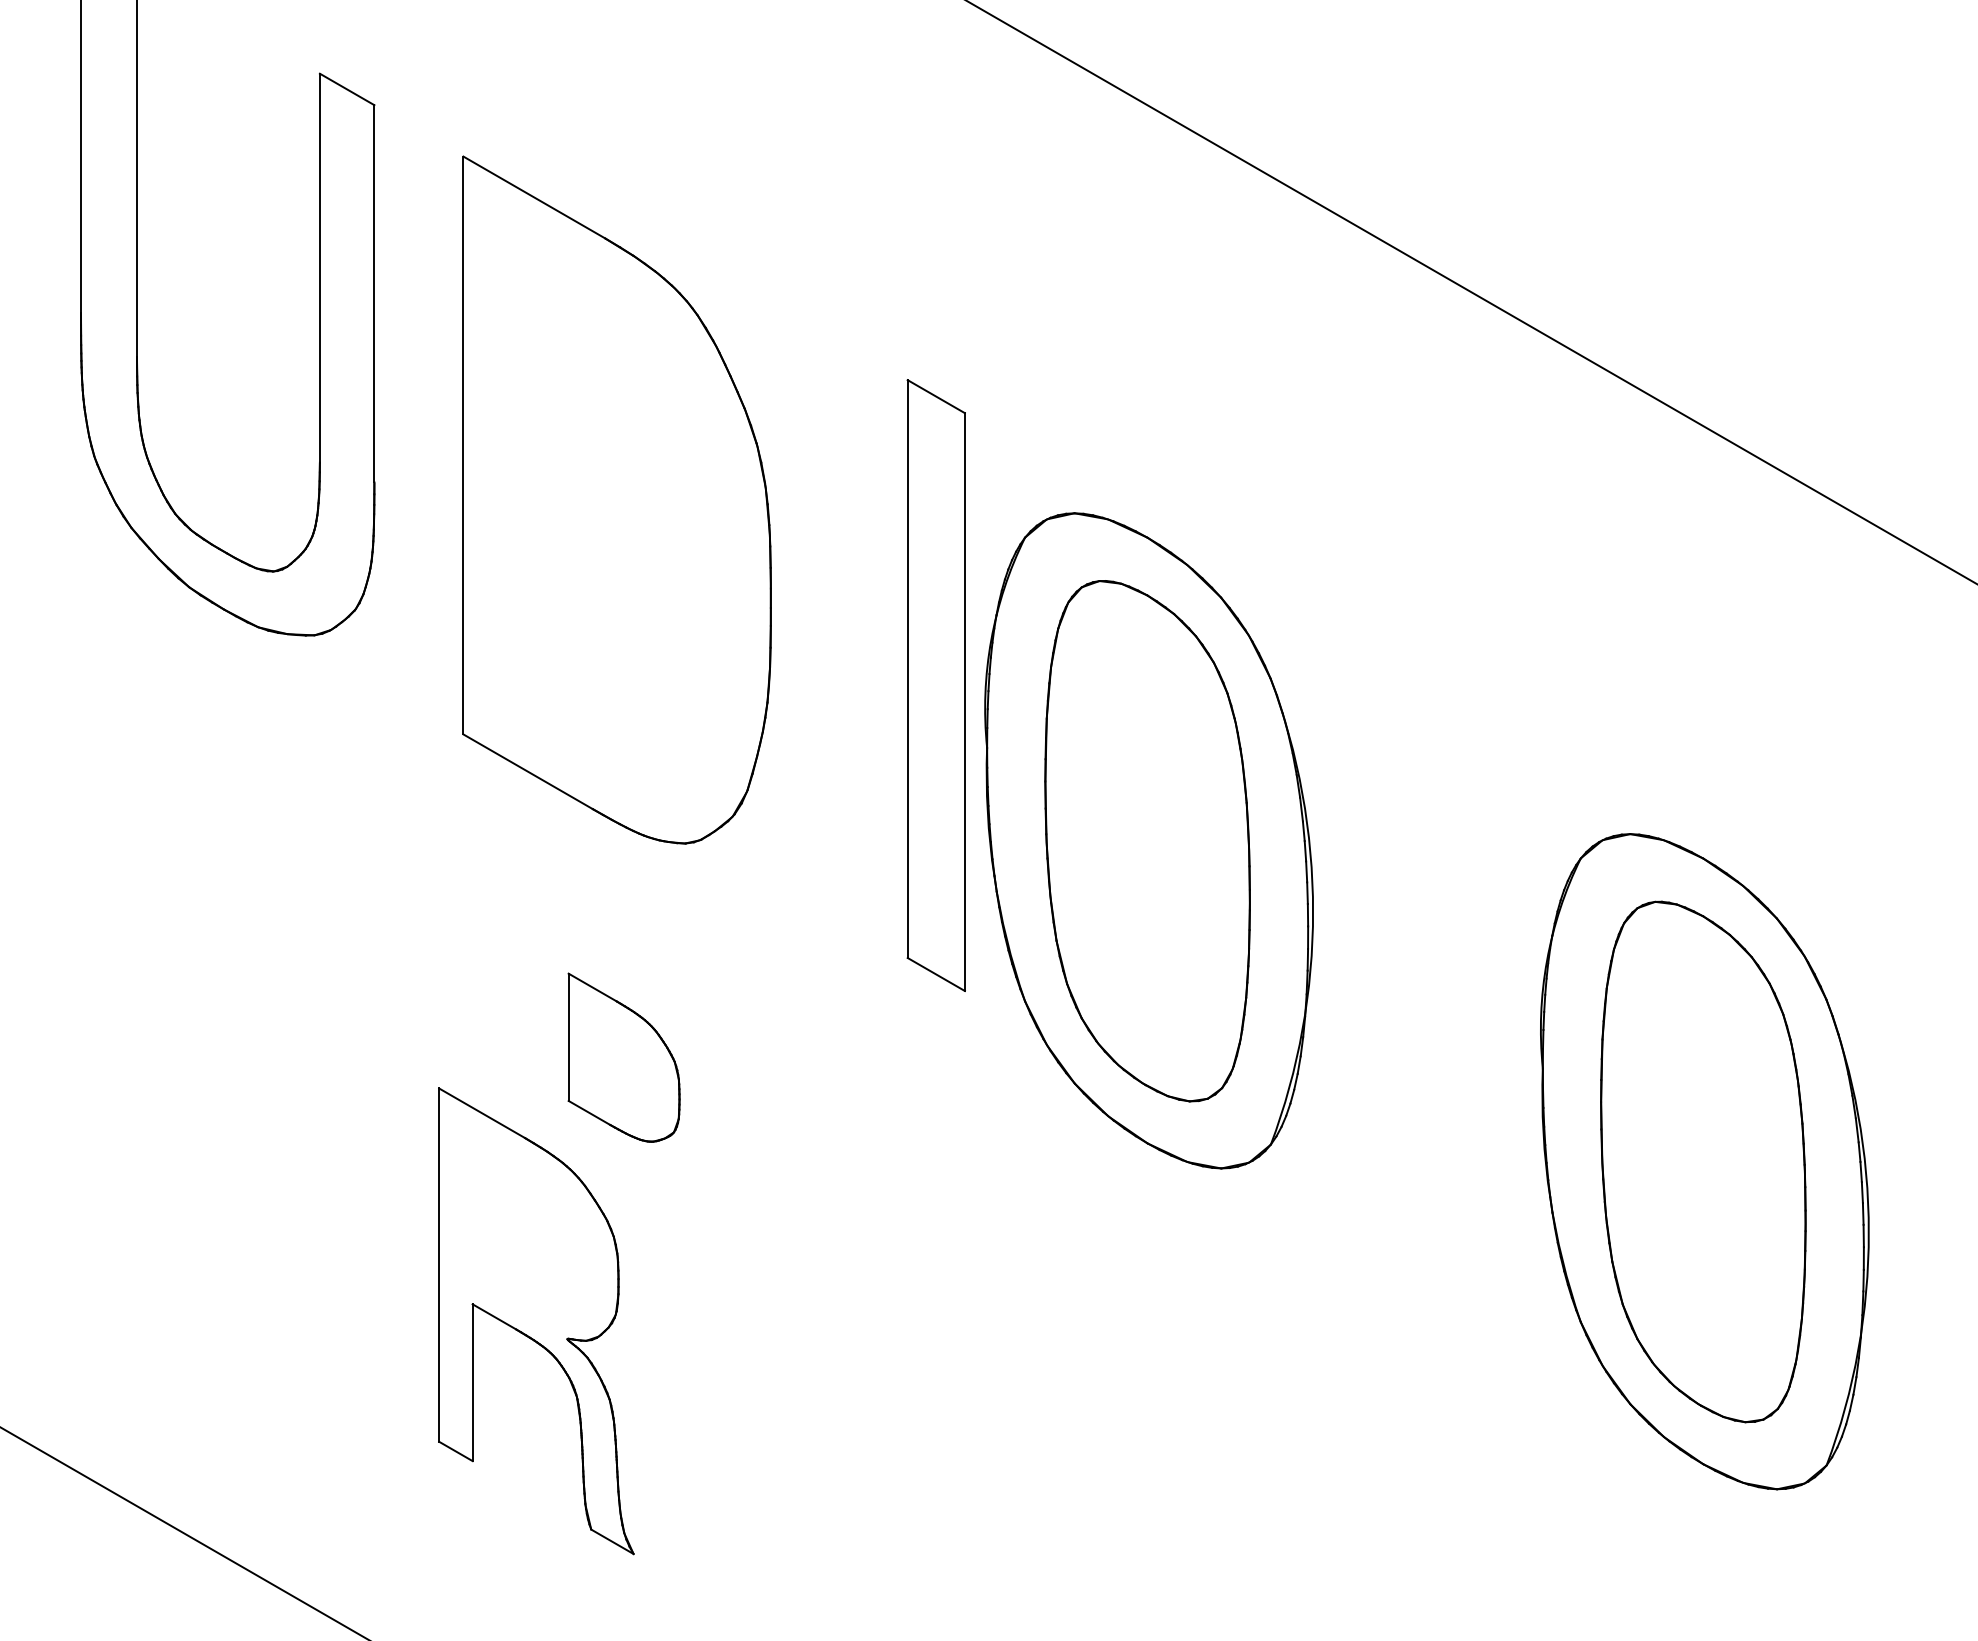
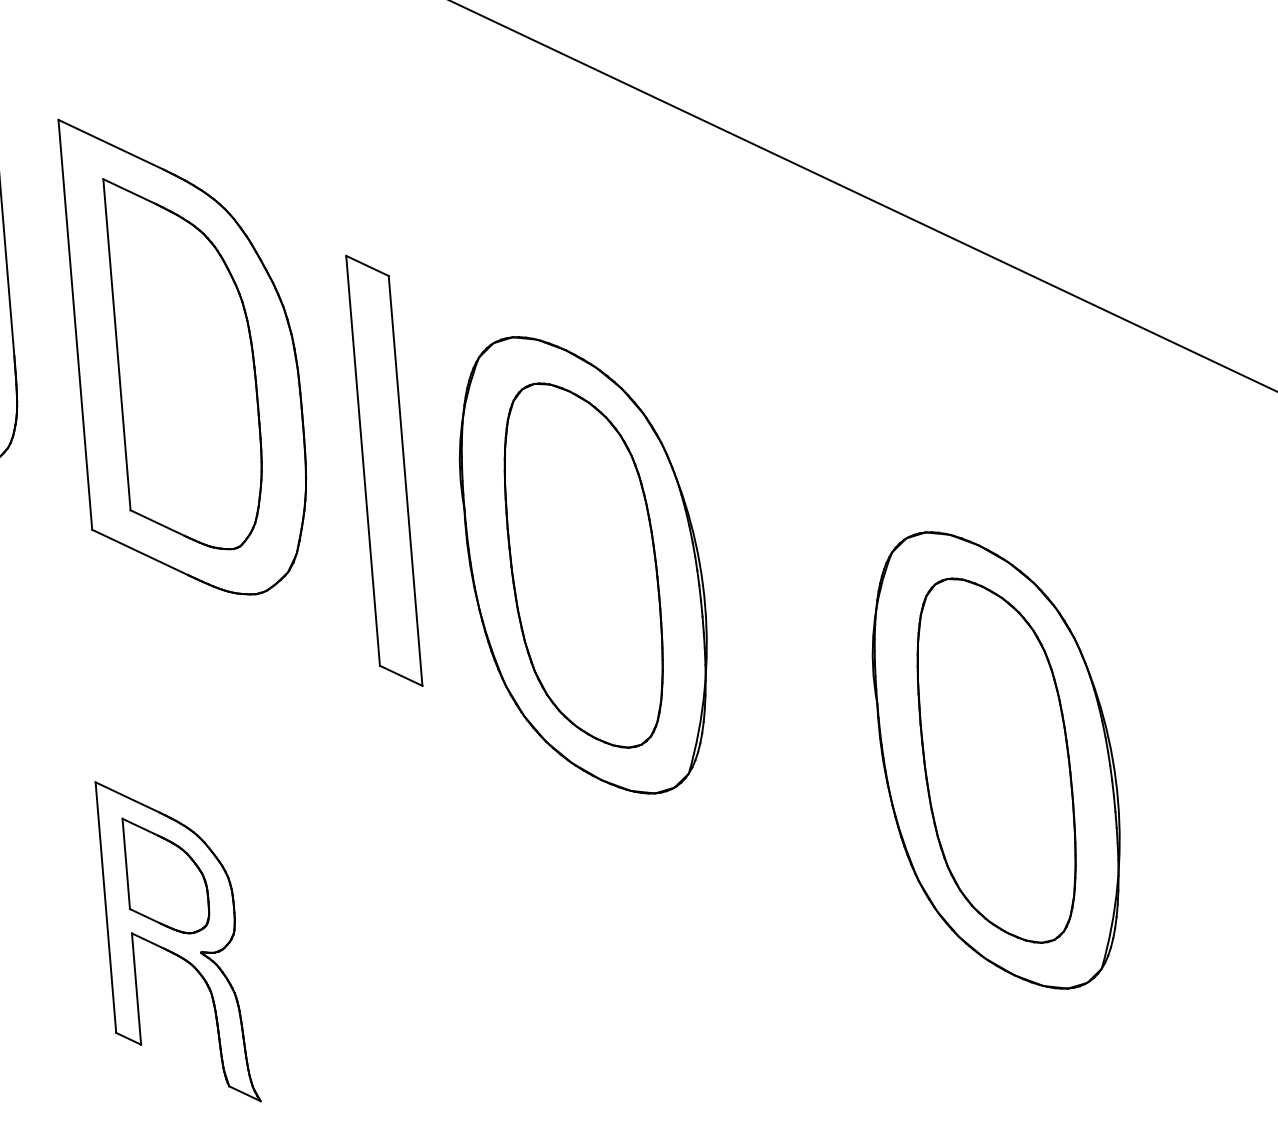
part: (614, 510) -> (186, 362), added
part: (935, 685) -> (383, 470), moved
part: (623, 1057) -> (166, 875), moved

